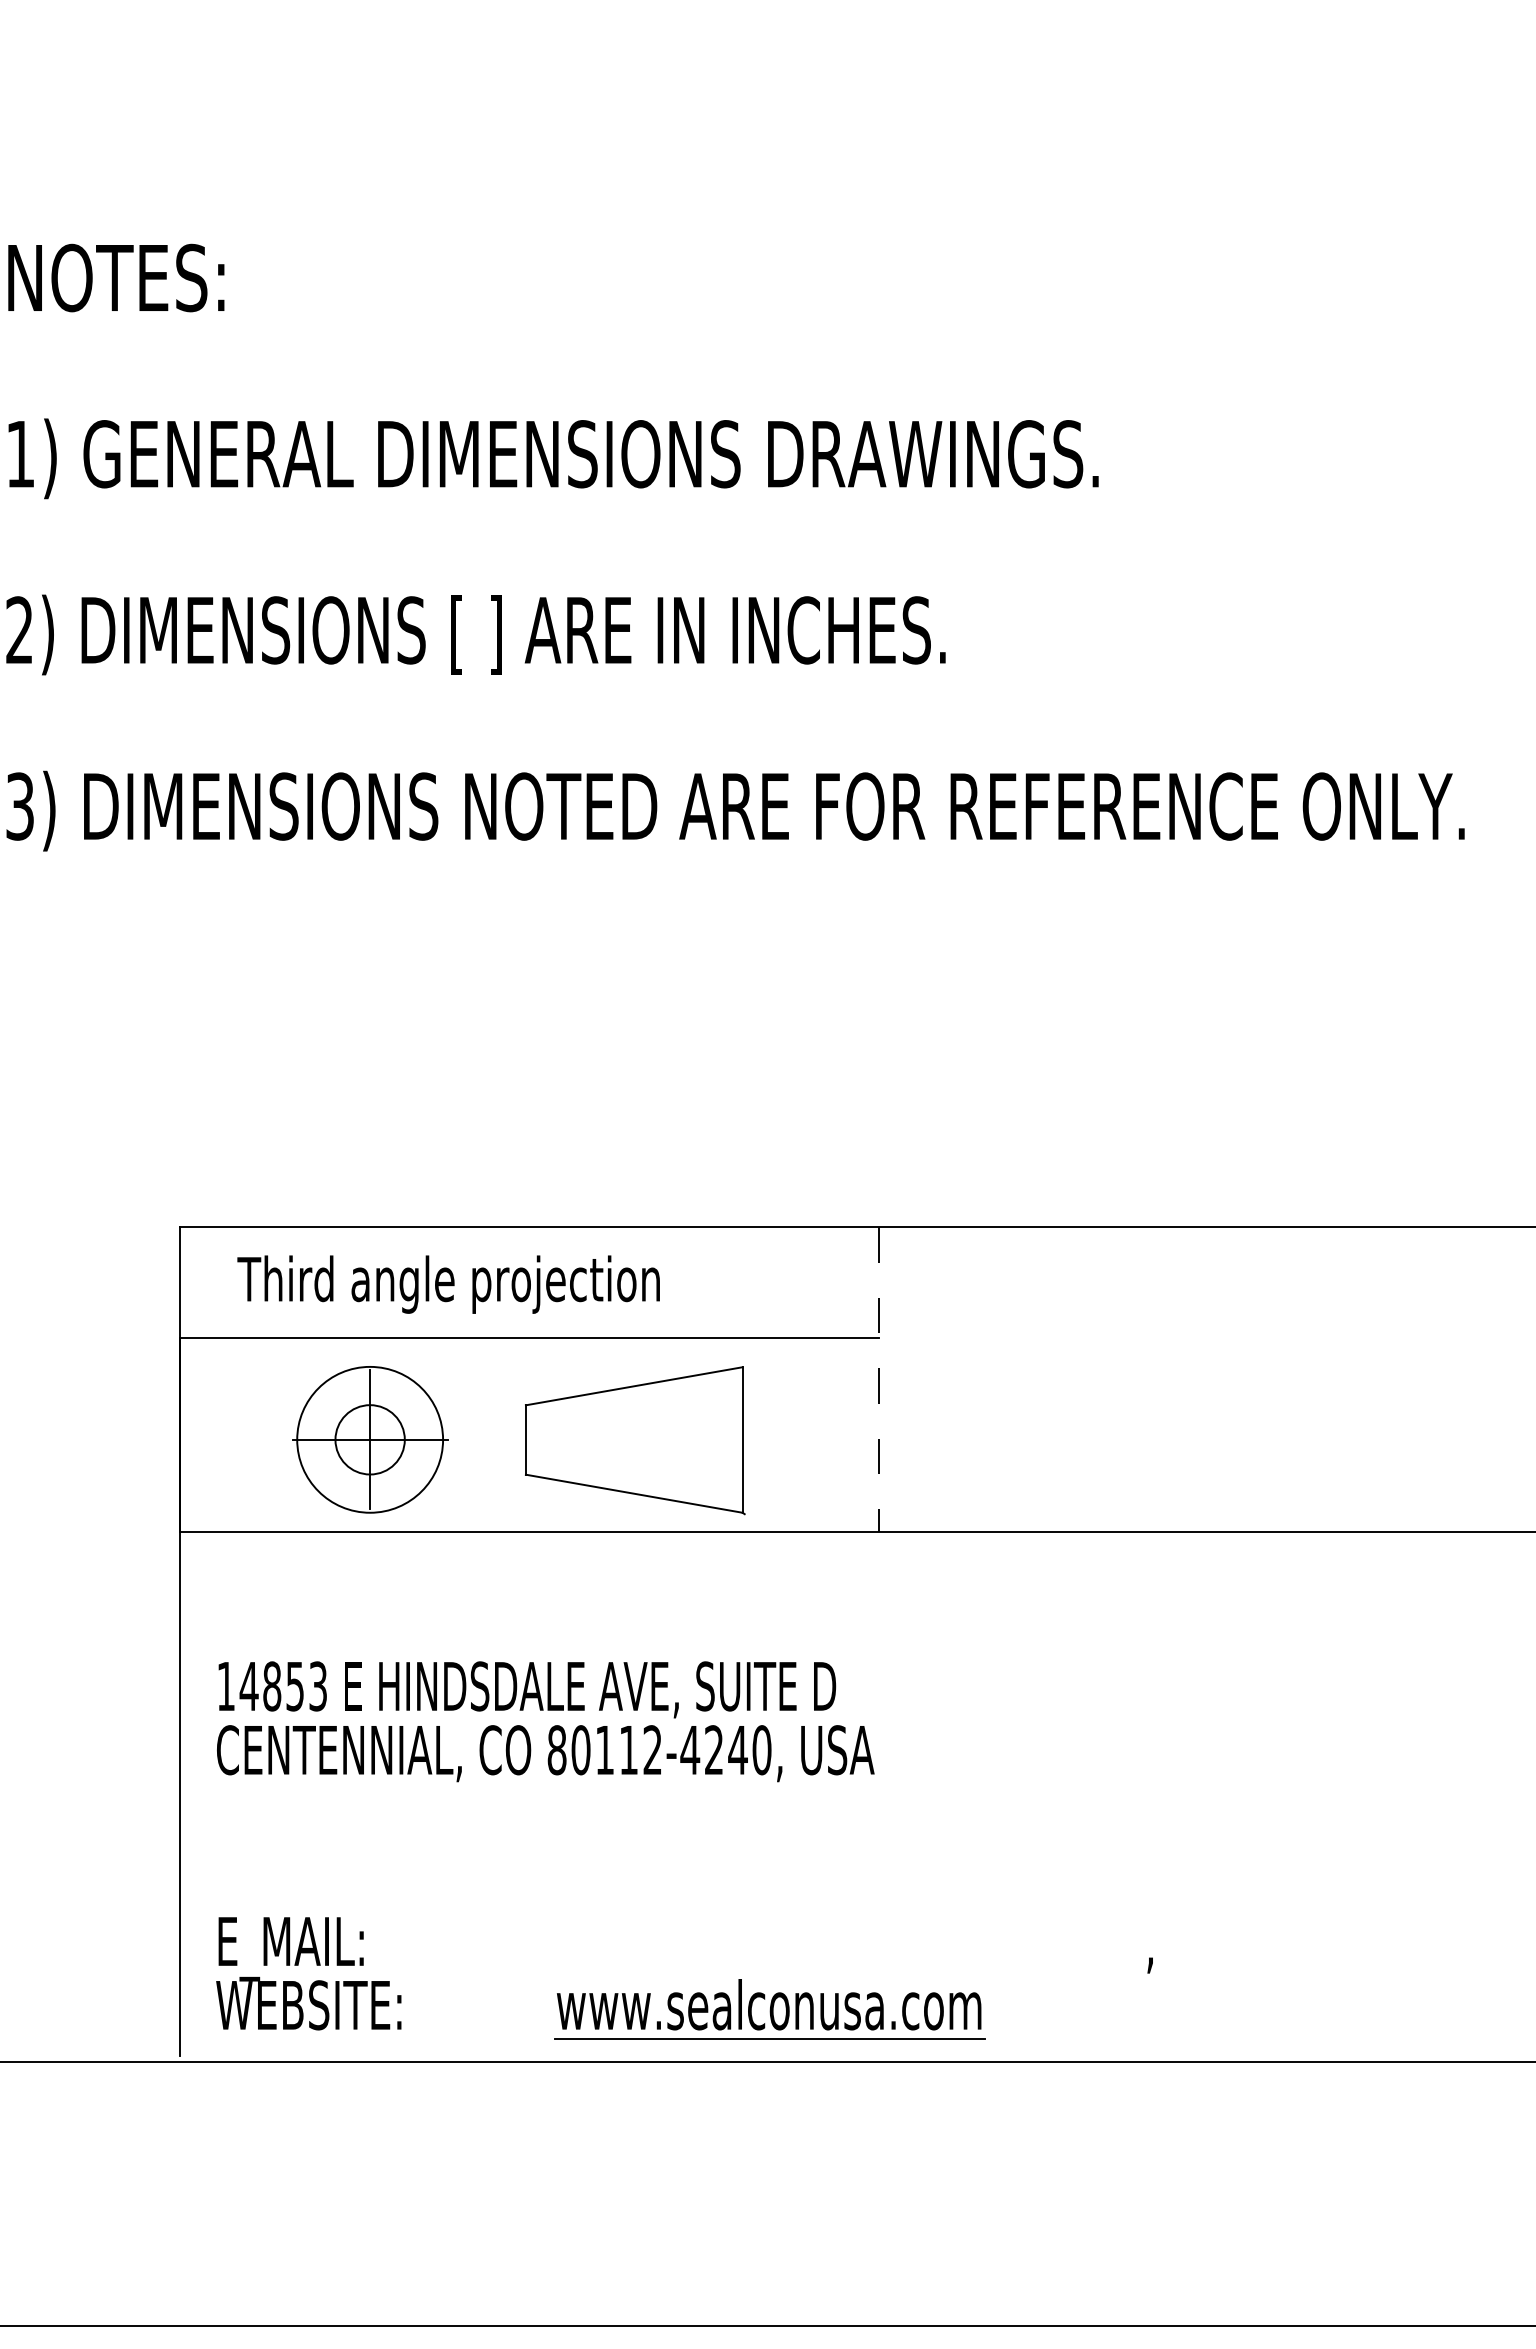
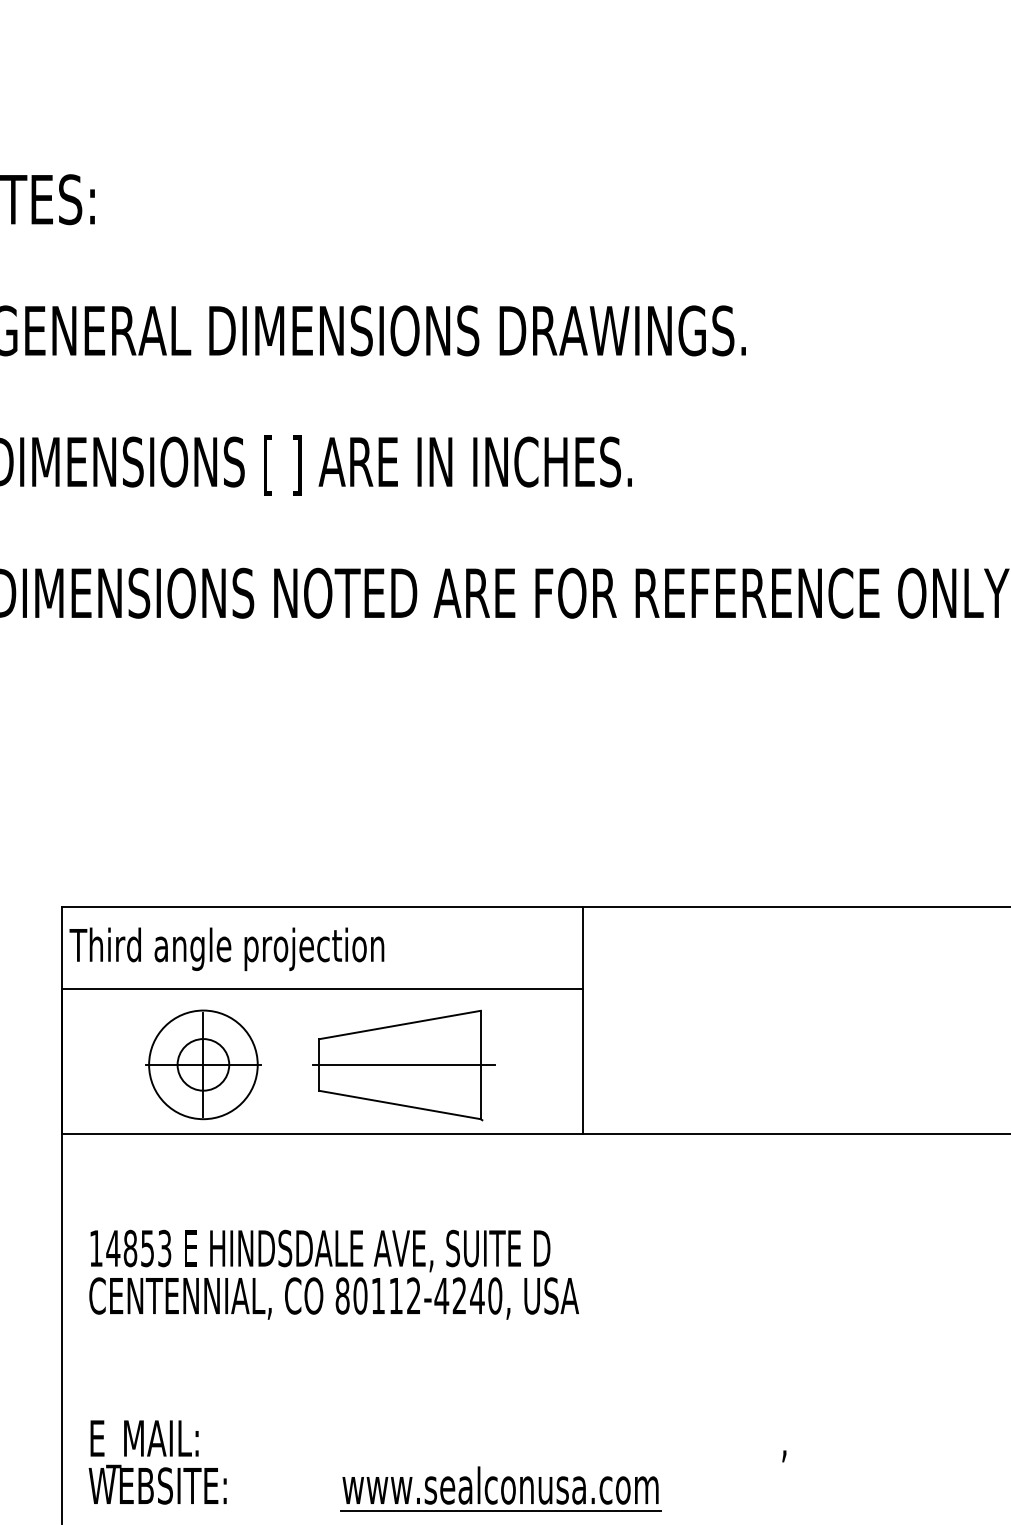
text: (448, 1284) -> (226, 949), moved
line: (879, 1380) -> (582, 1020), dashed -> solid
line: (639, 1439) -> (404, 1064), added

